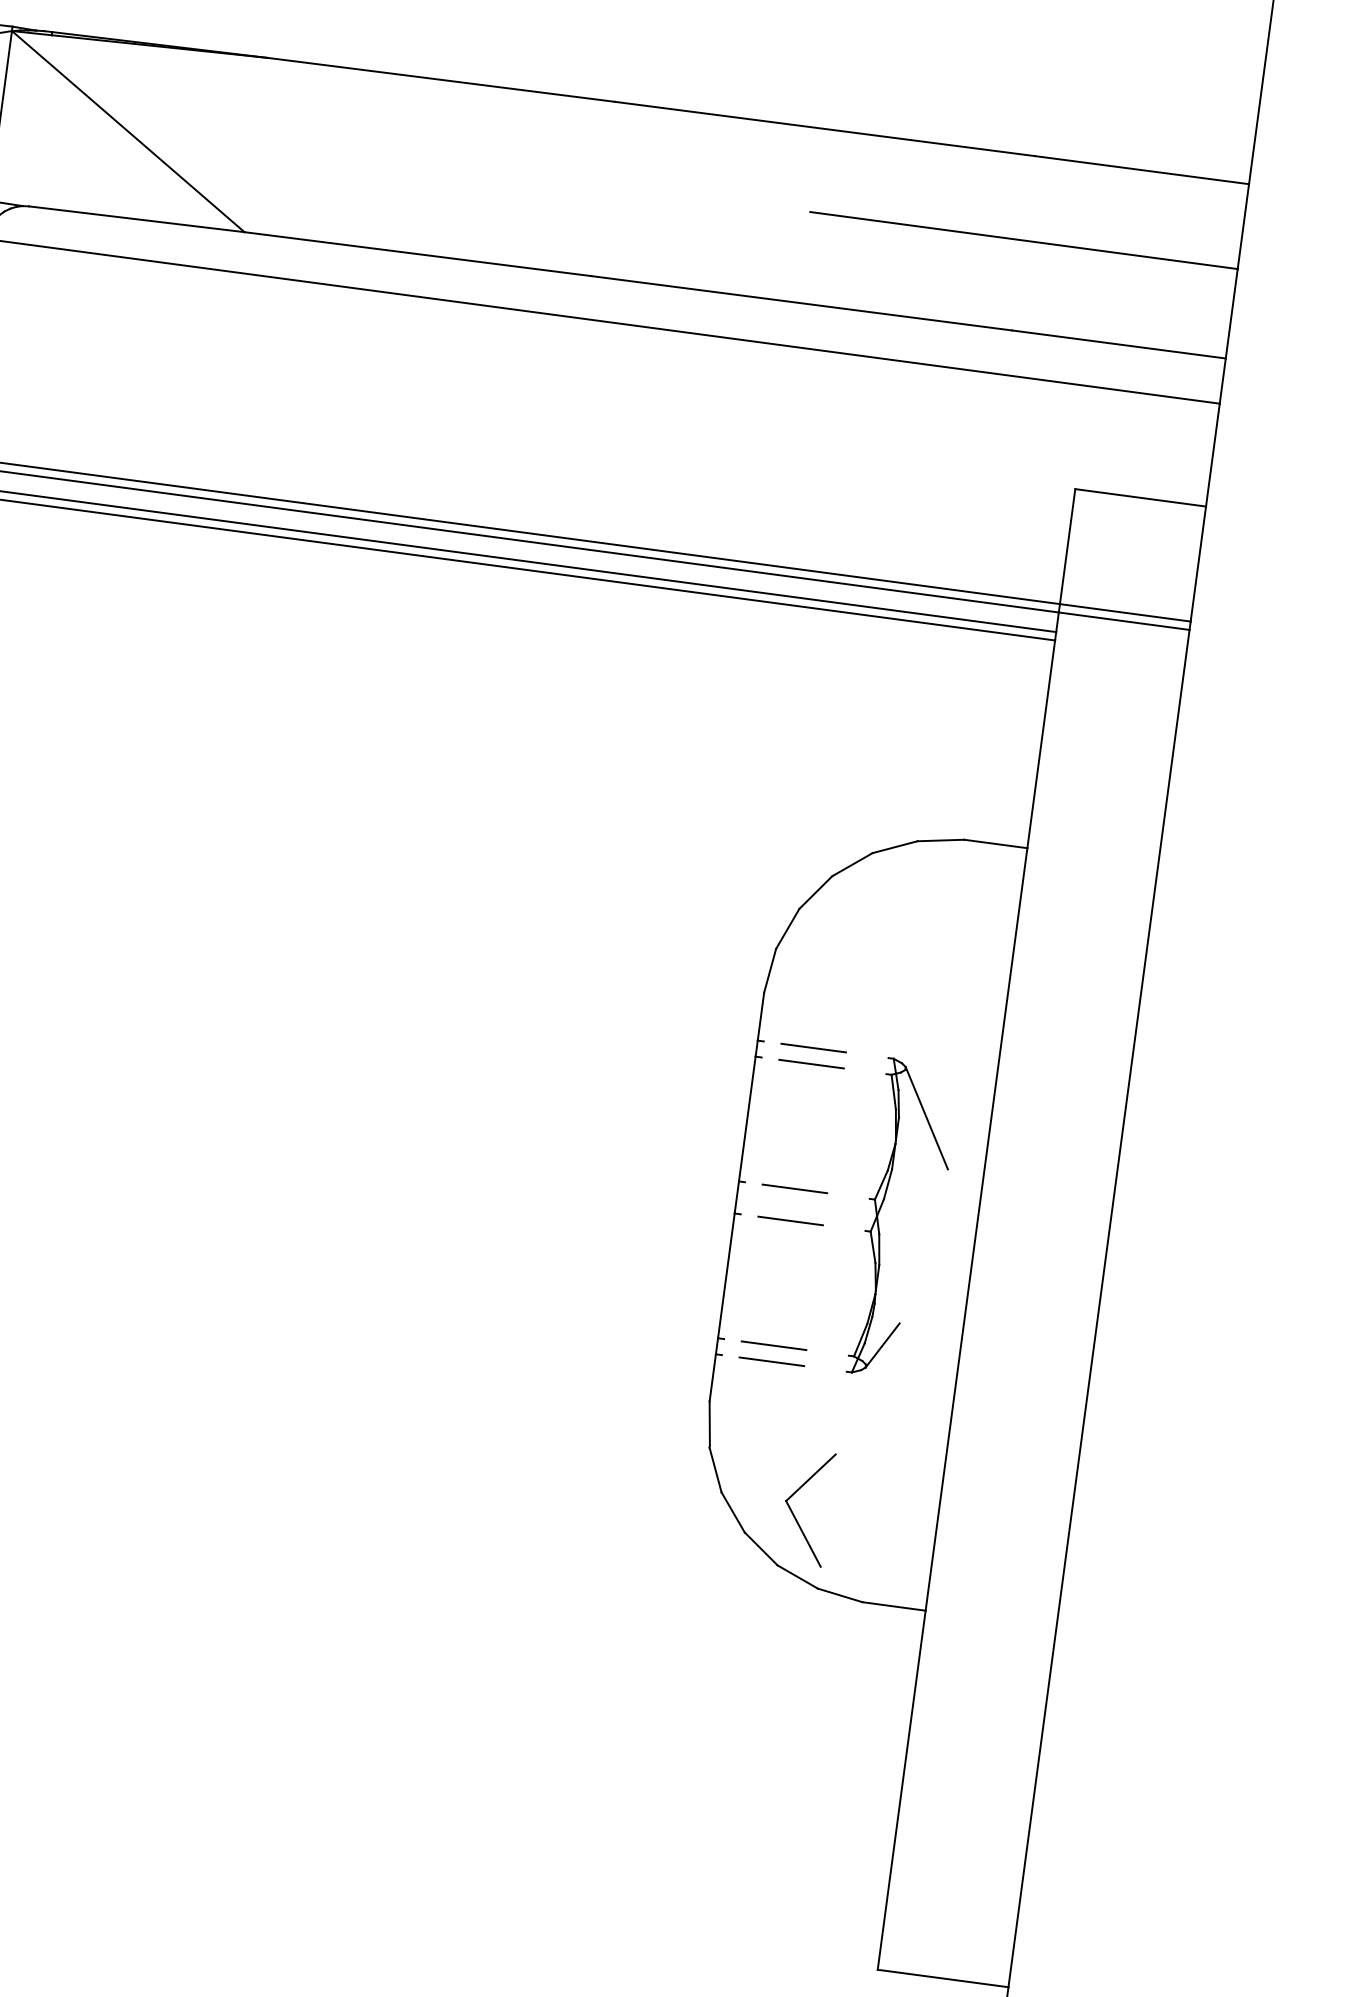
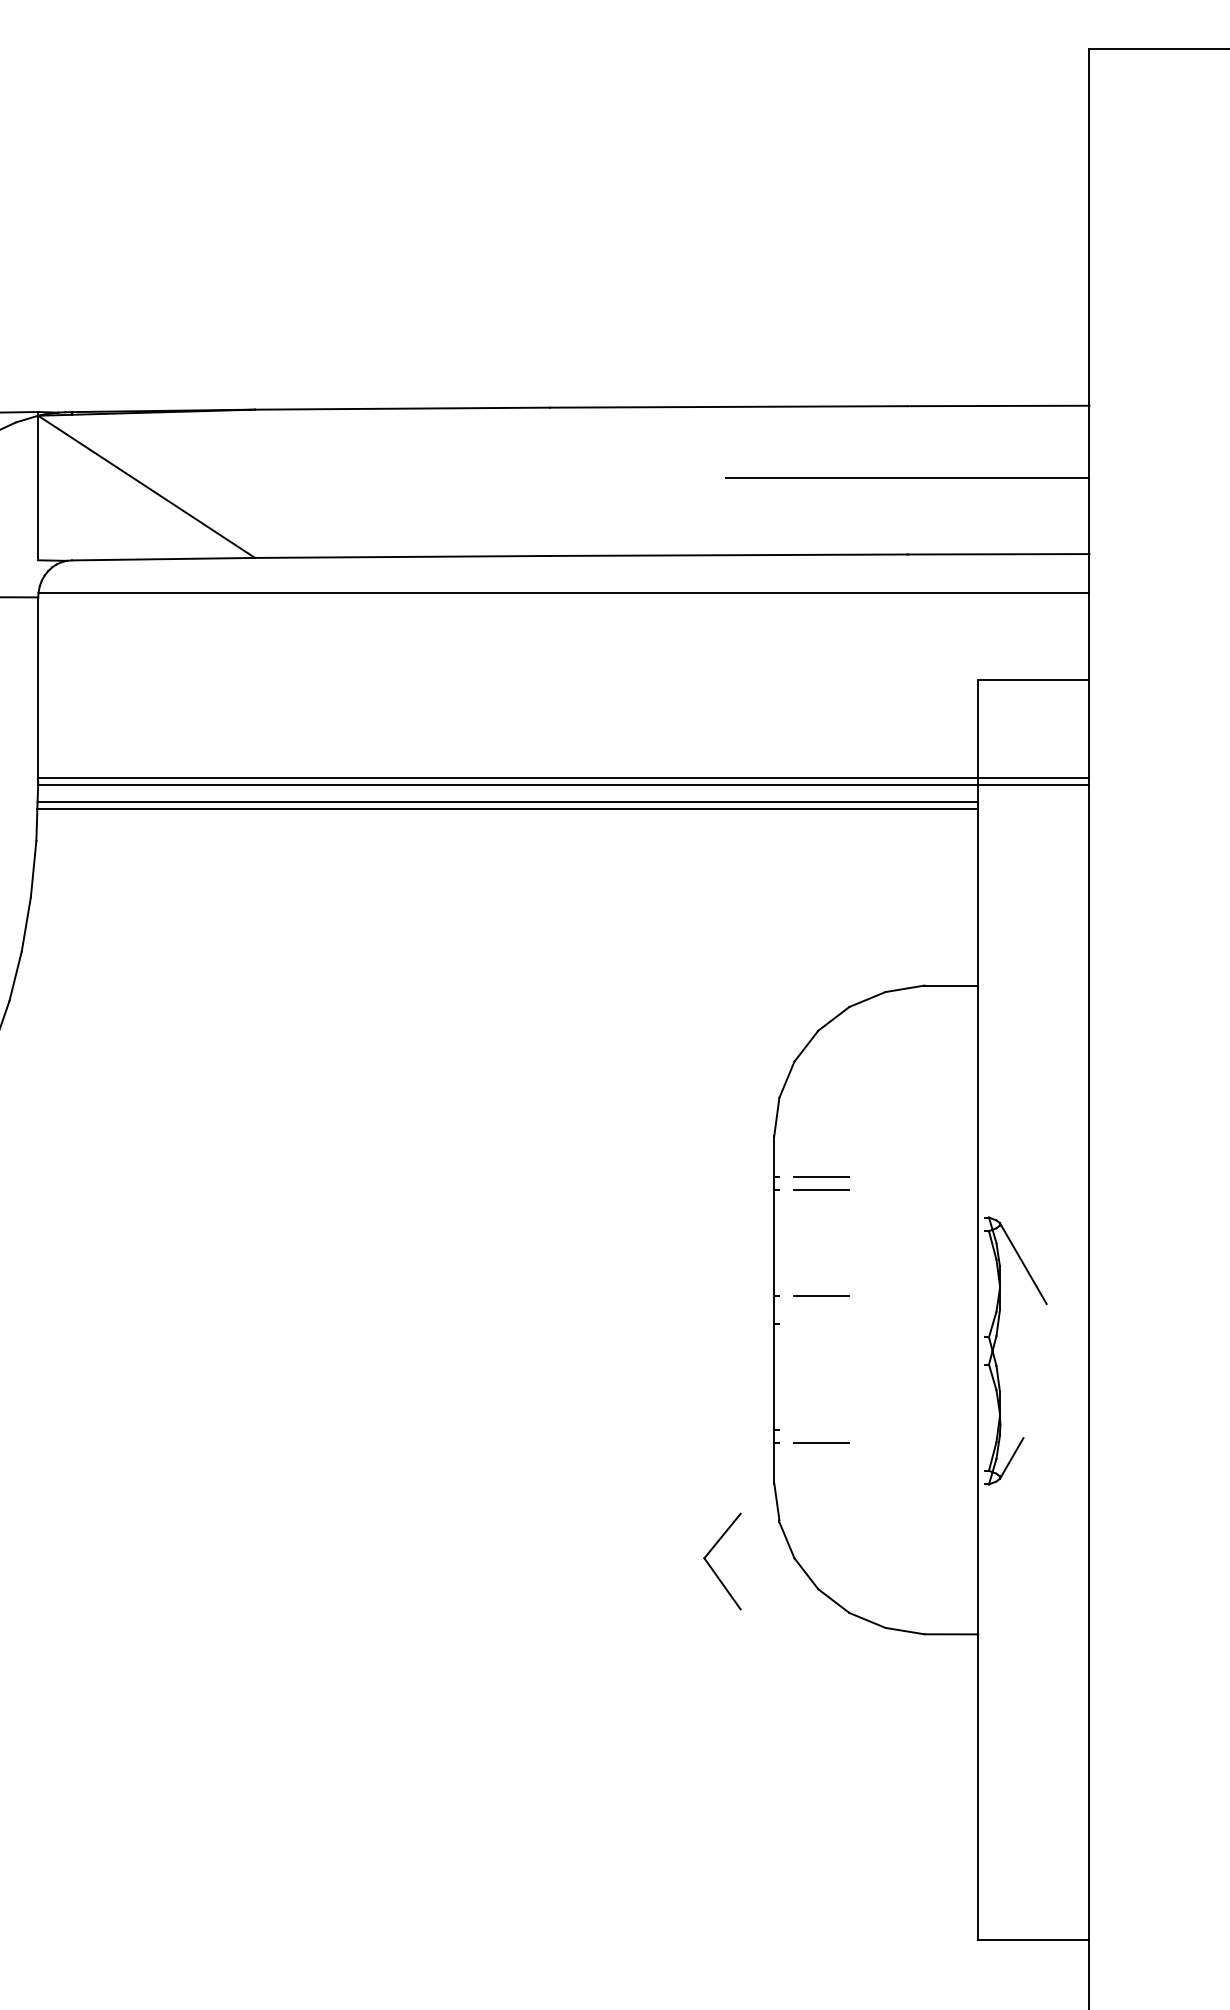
part: (881, 1209) -> (995, 1344), moved
line: (790, 1220) -> (821, 1323), removed
line: (773, 1345) -> (821, 1429), removed
part: (794, 1513) -> (712, 1567), moved

